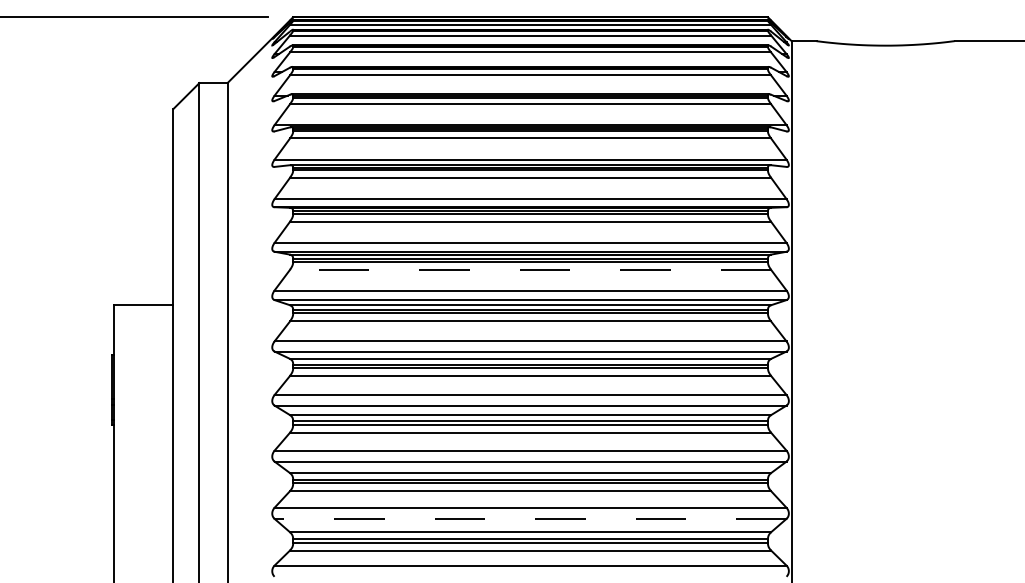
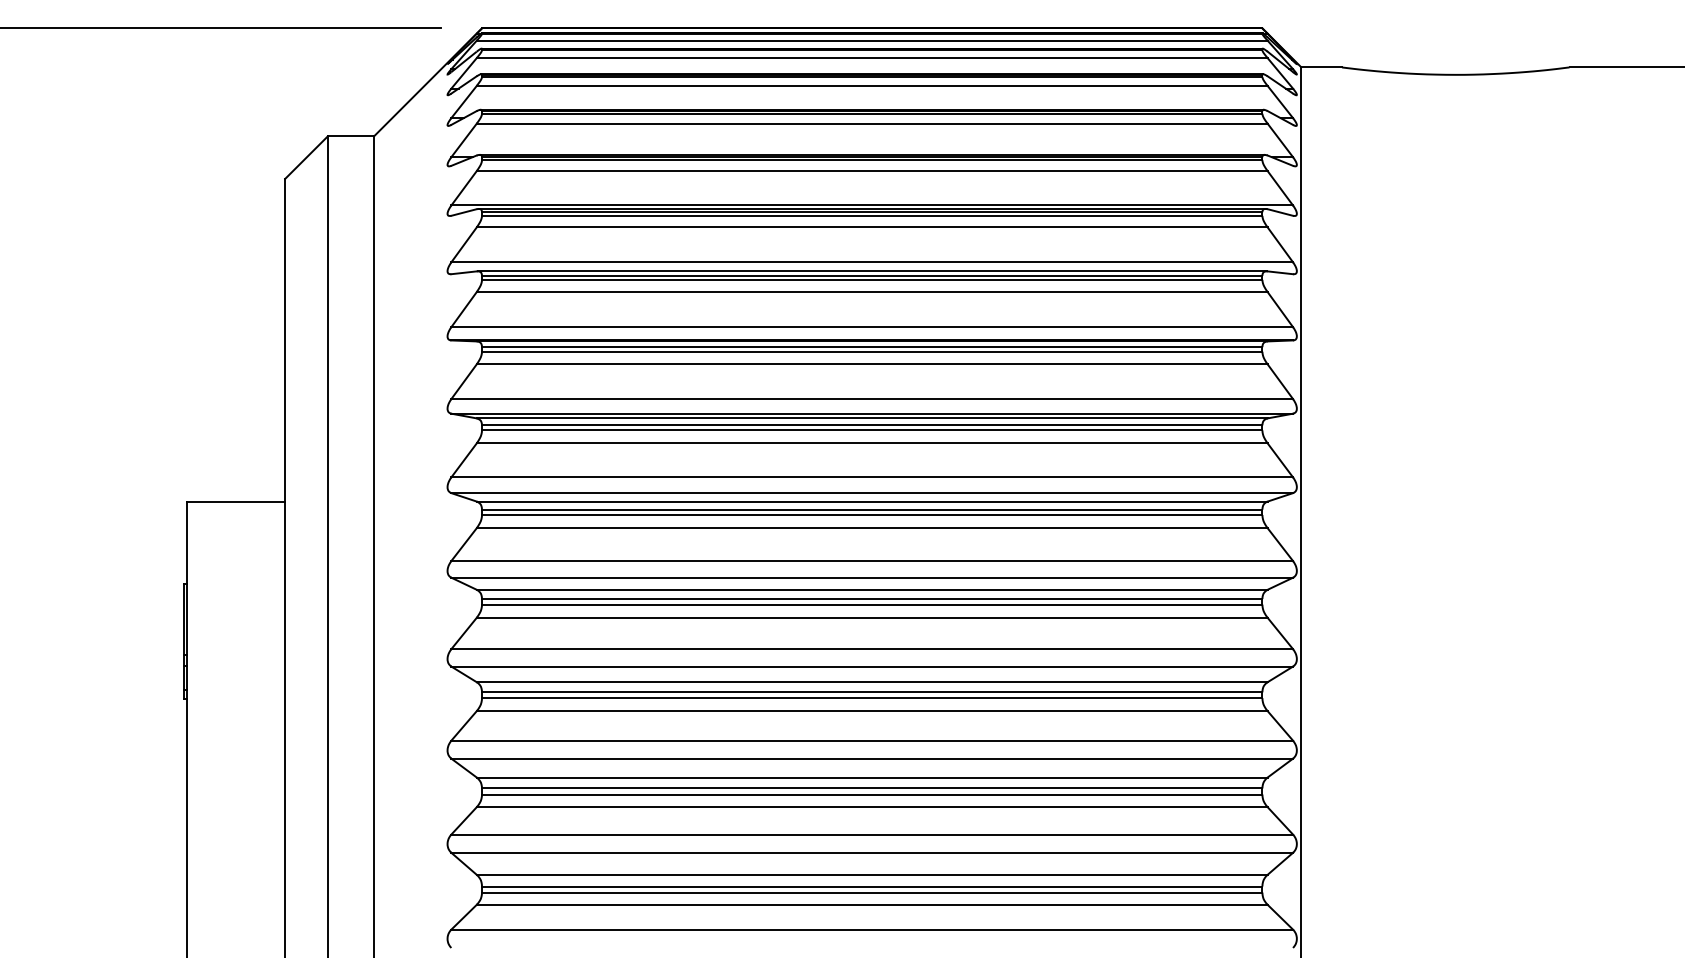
line: (530, 269) -> (872, 442), dashed -> solid
line: (530, 518) -> (872, 852), dashed -> solid

